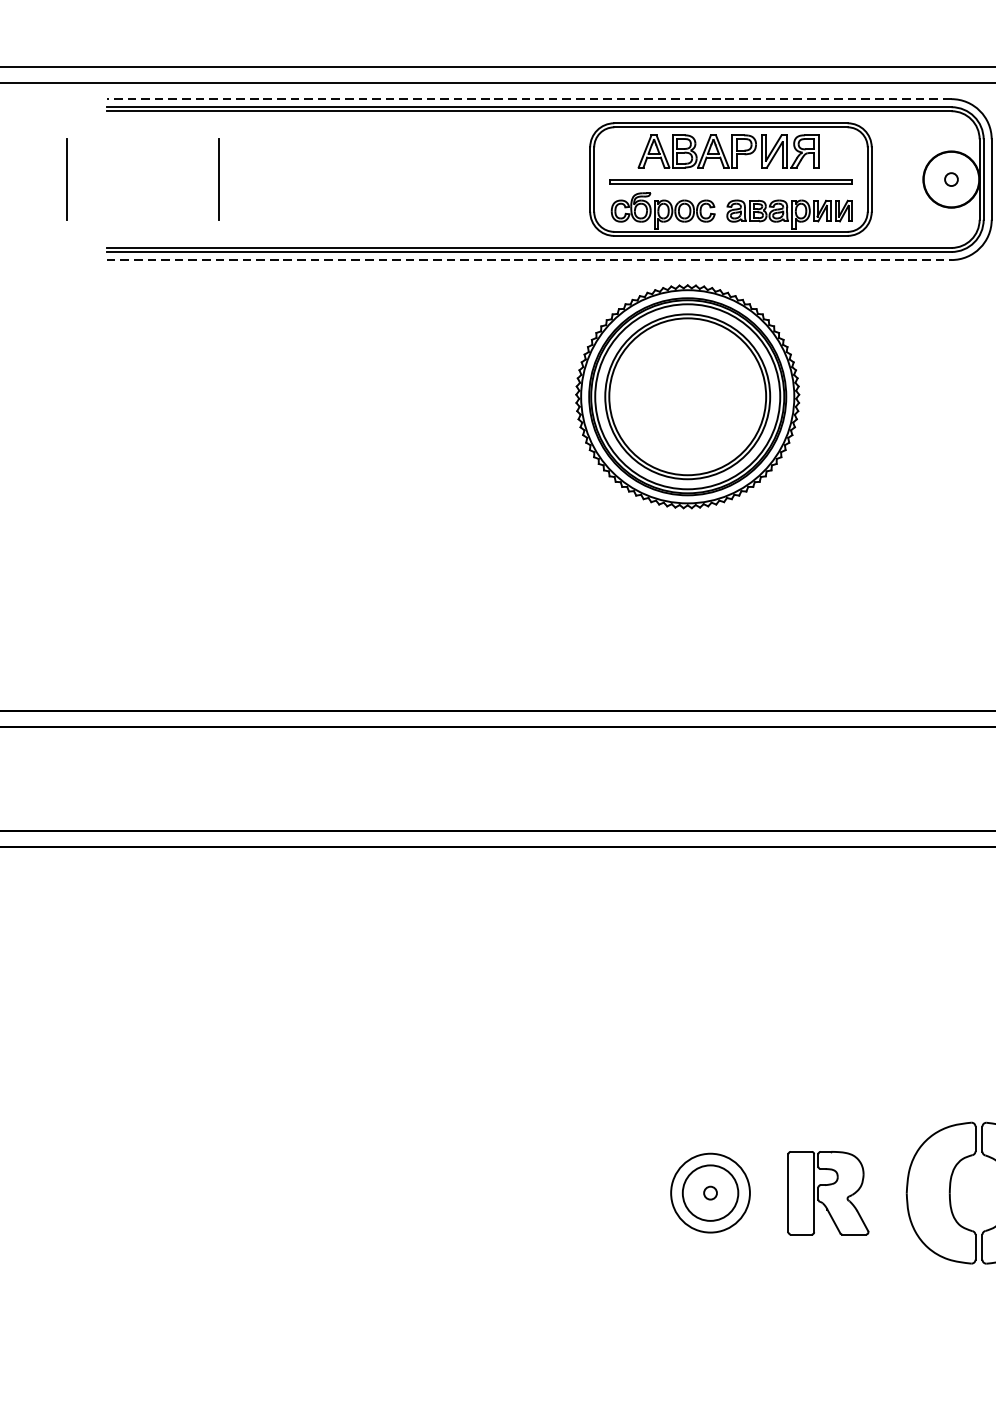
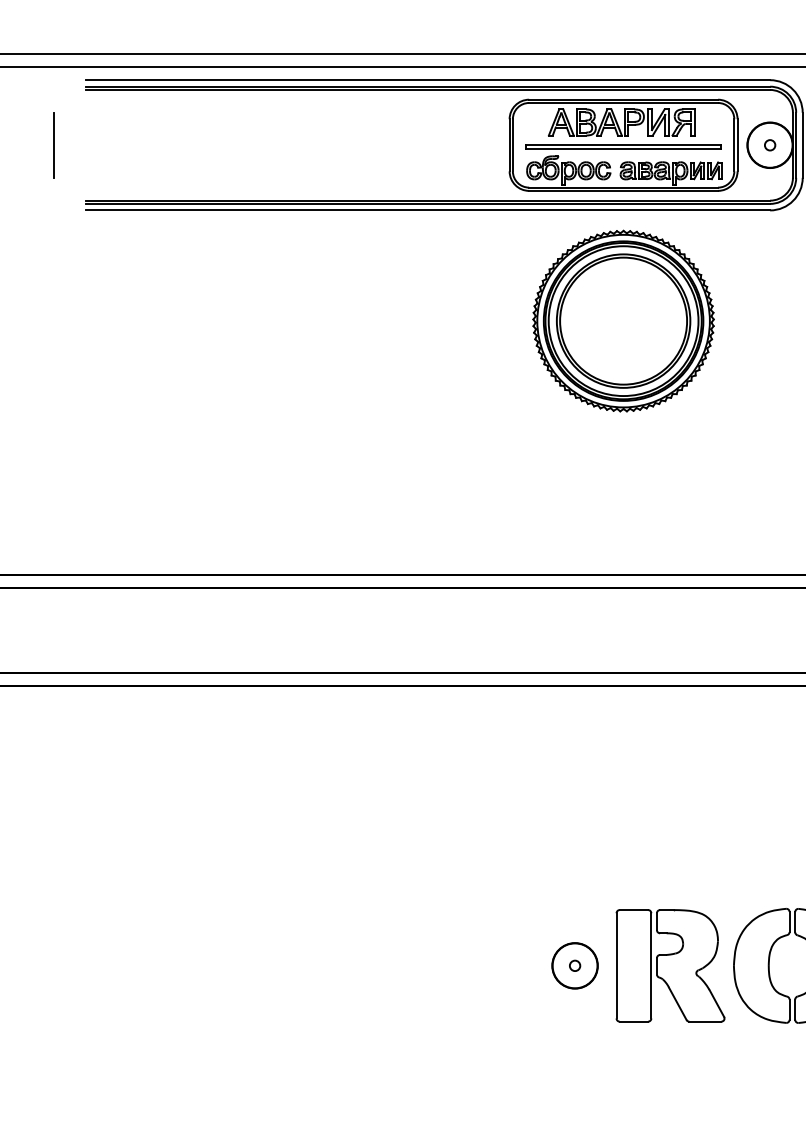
line: (529, 99) -> (428, 80), dashed -> solid
part: (730, 178) -> (623, 144), moved
line: (218, 179) -> (176, 145), removed
line: (529, 260) -> (428, 210), dashed -> solid
part: (687, 395) -> (623, 320), moved
circle: (709, 1192) -> (574, 965), size x0.71
part: (828, 1192) -> (670, 965), size x1.67

